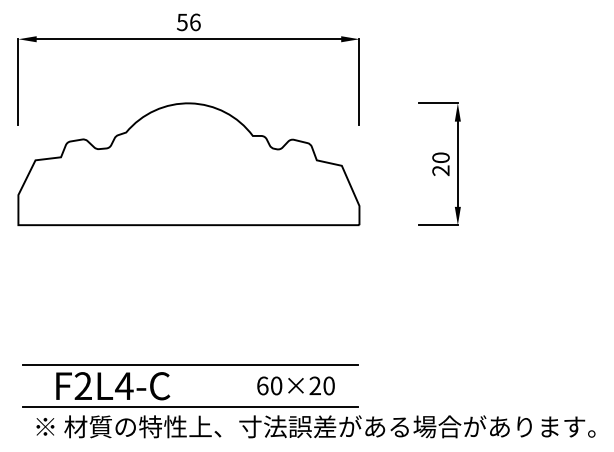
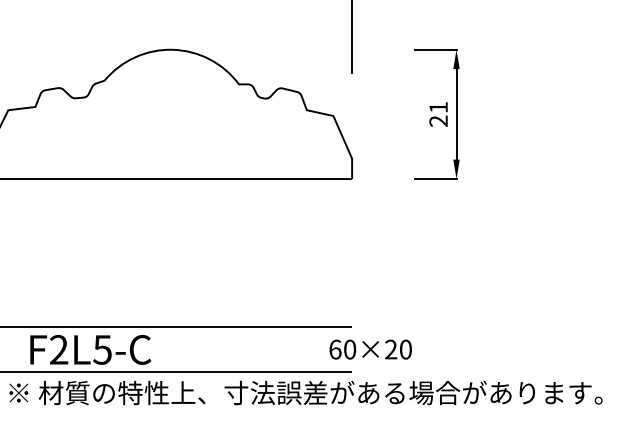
text: (440, 157) -> (438, 107), 20 -> 21
text: (295, 385) -> (370, 349), moved
text: (124, 386) -> (102, 350), F2L4-C -> F2L5-C

